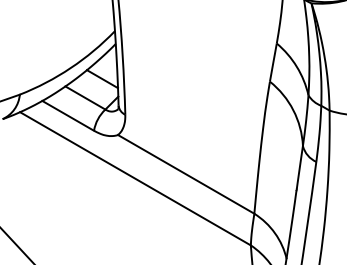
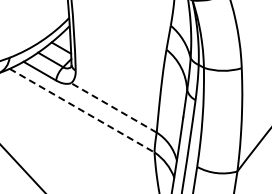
line: (185, 173) -> (113, 107), solid -> dashed
line: (136, 178) -> (82, 110), solid -> dashed

